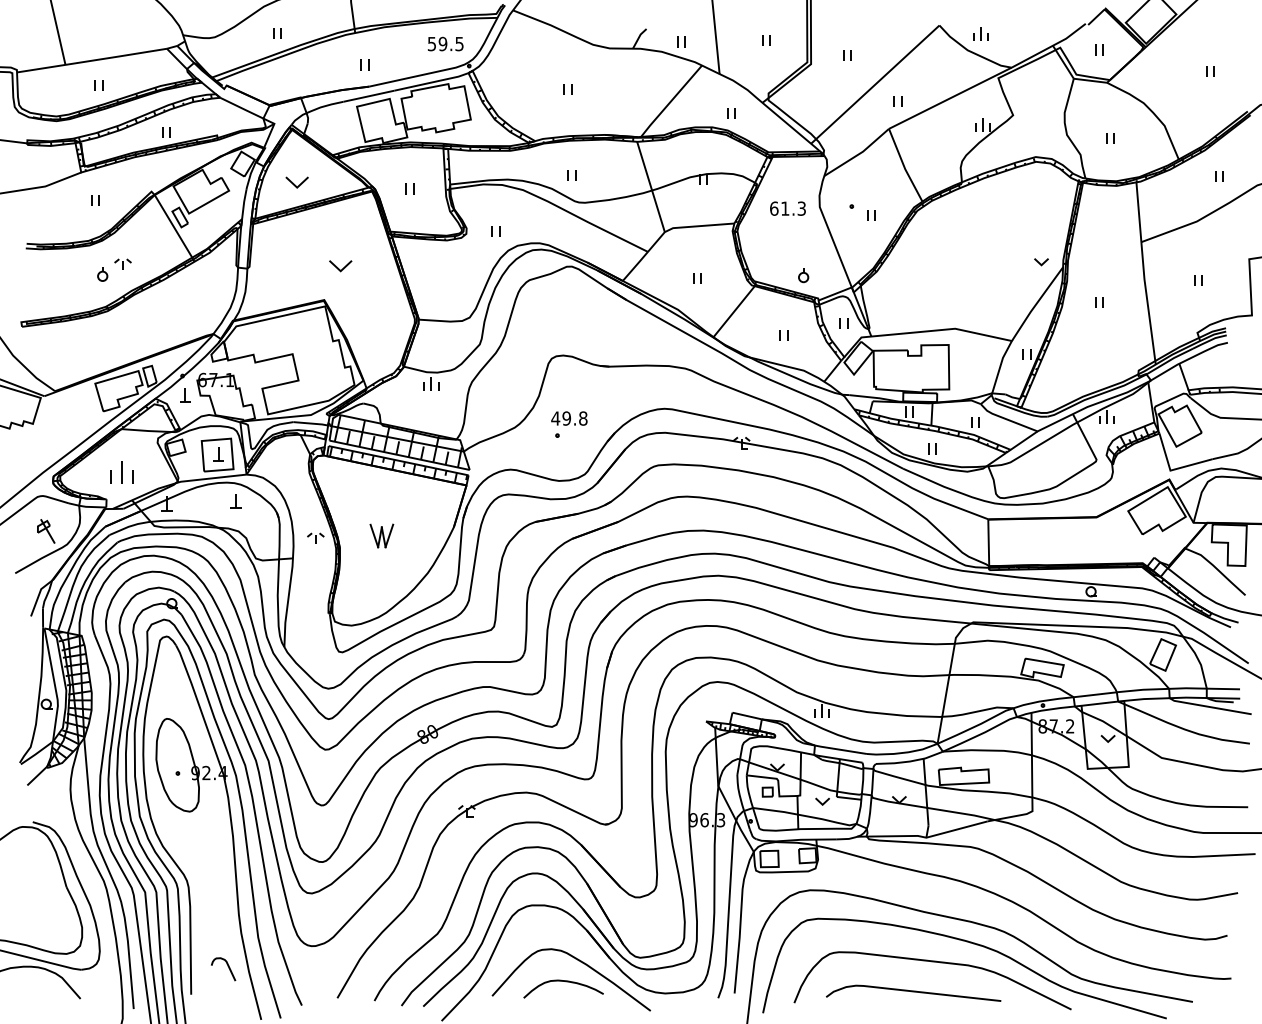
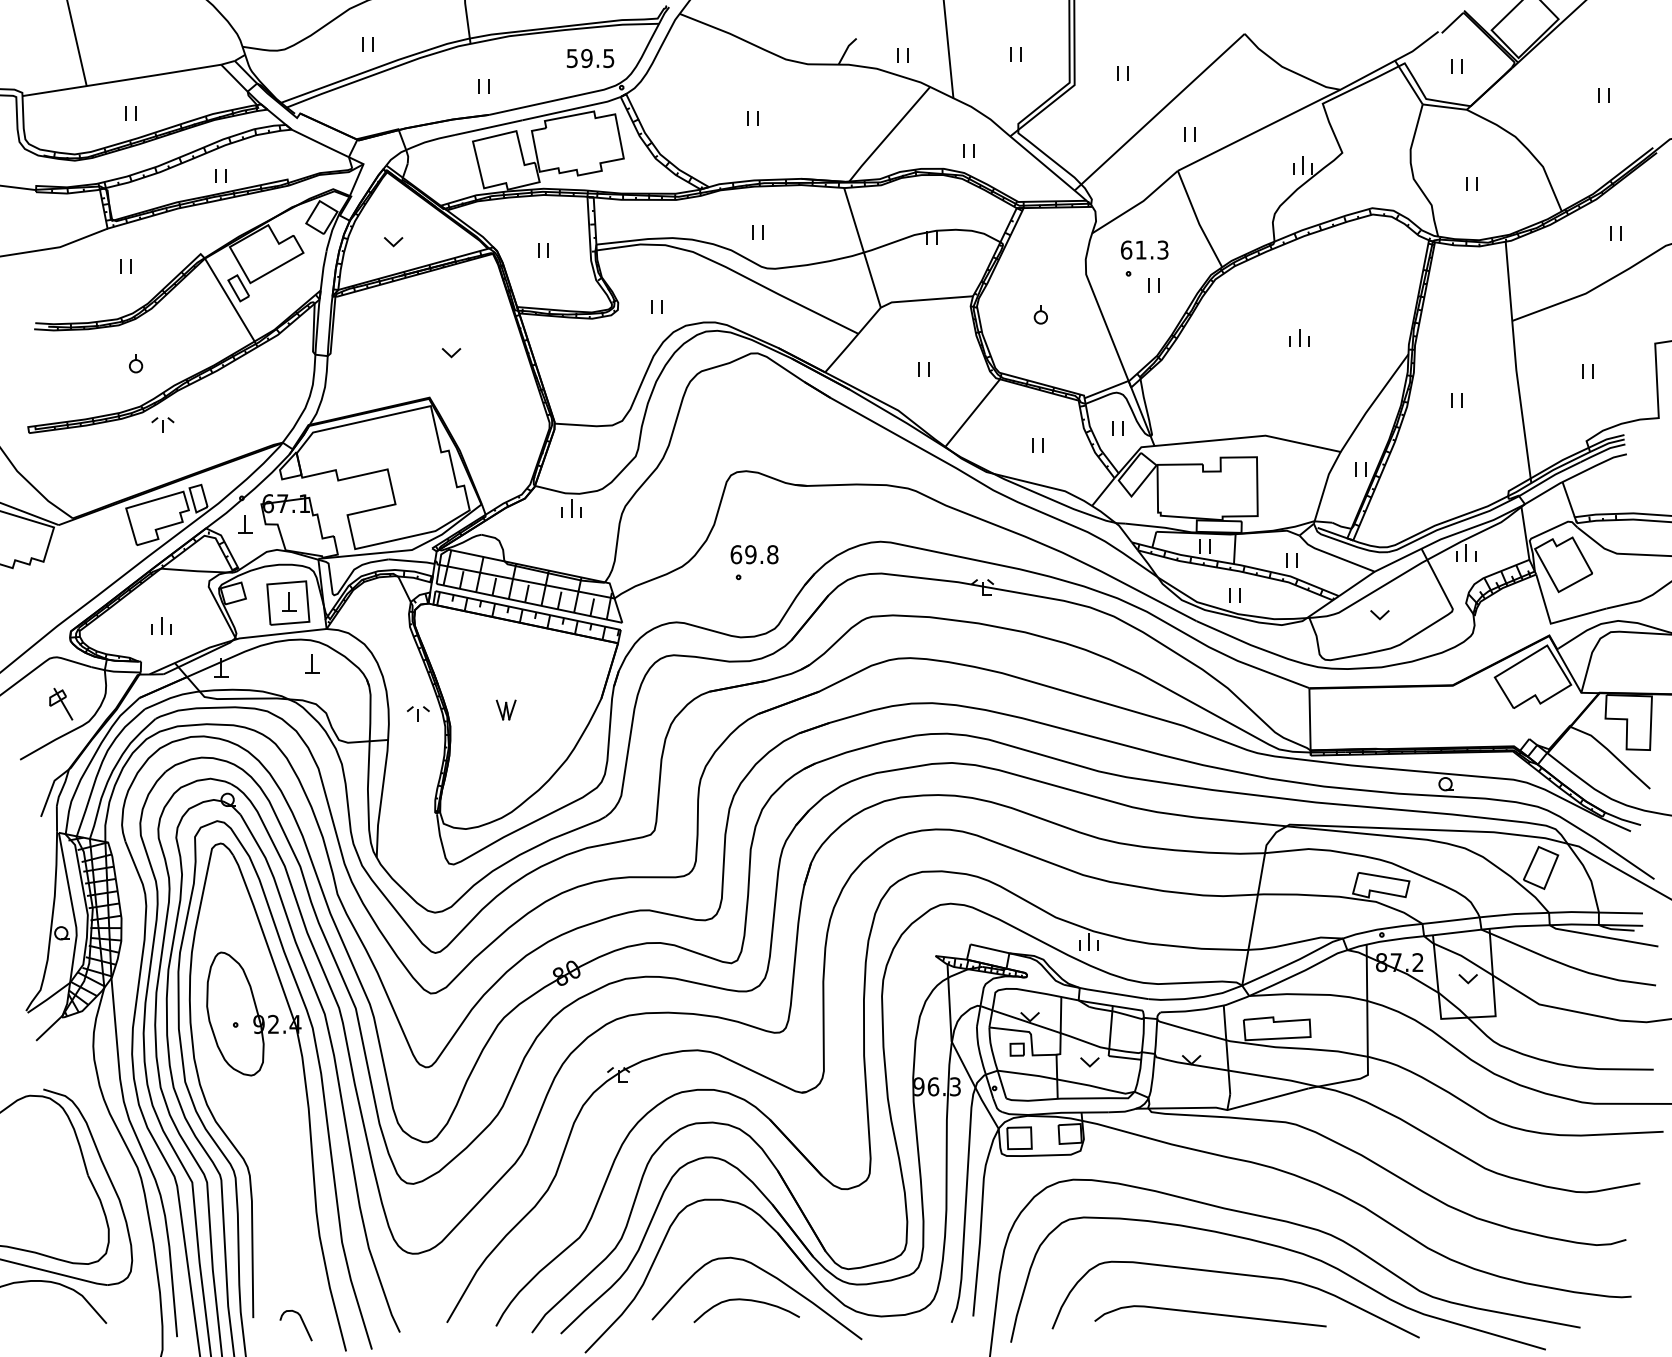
part: (980, 33) -> (1299, 337), moved
part: (296, 182) -> (392, 241), size x0.62
text: (787, 208) -> (1144, 249), moved
part: (1041, 262) -> (1379, 615), moved
part: (122, 263) -> (162, 423), moved
part: (340, 266) -> (451, 353), size x0.62
part: (803, 275) -> (1040, 314), moved
text: (555, 418) -> (735, 554), 49.8 -> 69.8
part: (121, 471) -> (160, 624), size x0.62
part: (382, 535) -> (506, 709), size x0.62
curve: (227, 966) -> (301, 1321), moved

